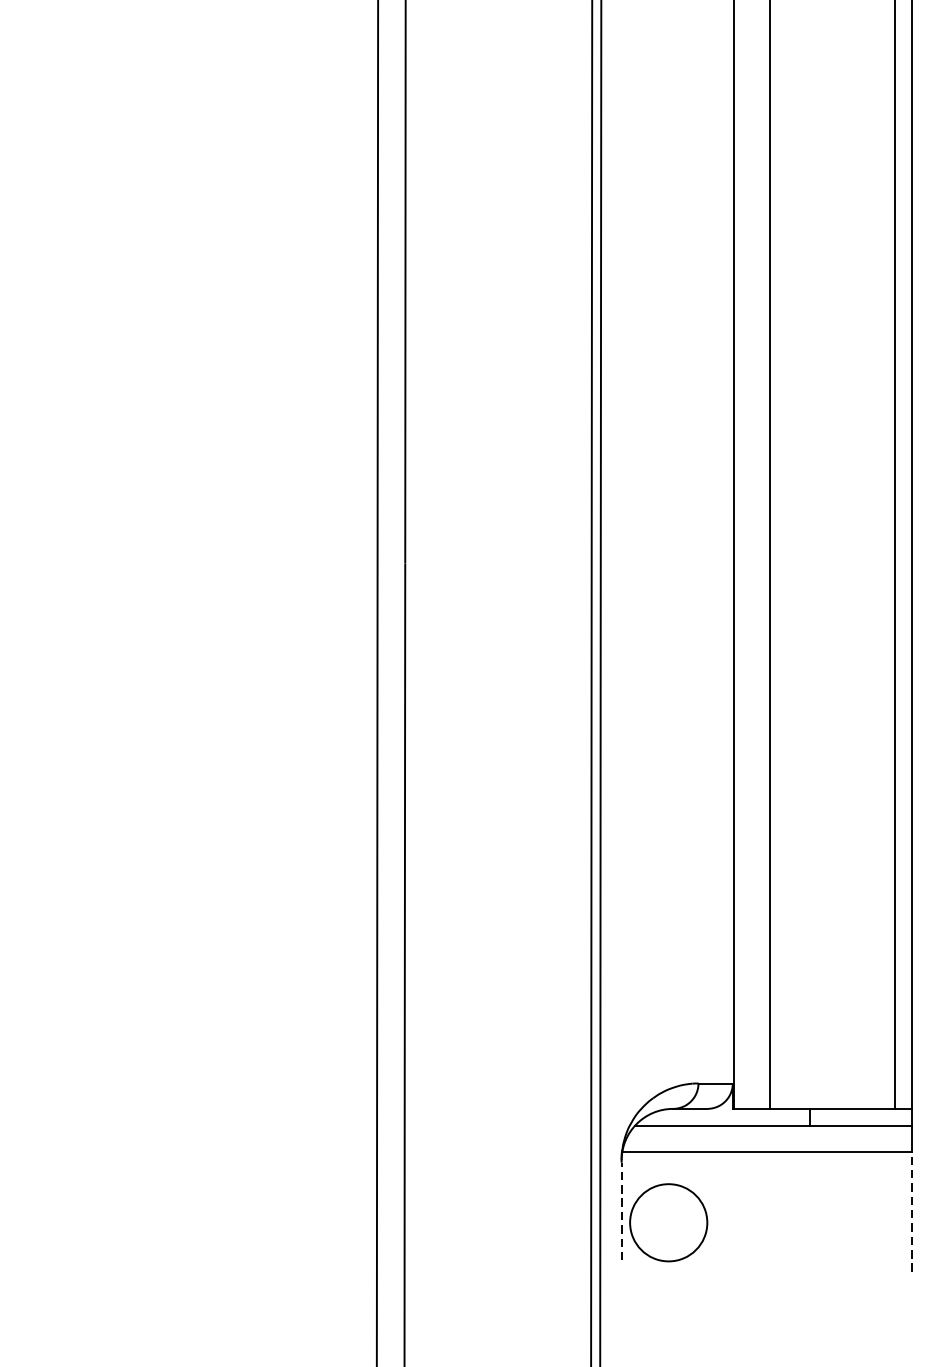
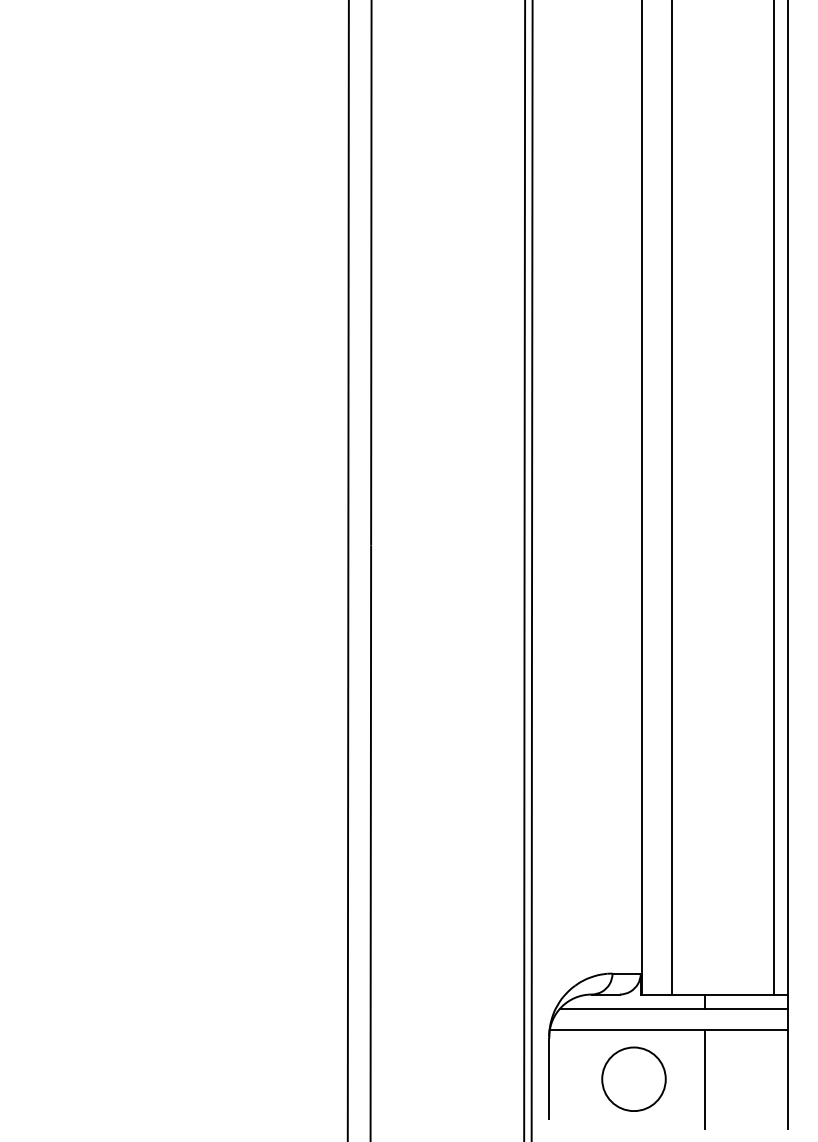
line: (621, 1210) -> (549, 1078), dashed -> solid
line: (810, 1210) -> (704, 1078), added
line: (912, 1210) -> (788, 1078), dashed -> solid
circle: (668, 1221) -> (633, 1078), moved

